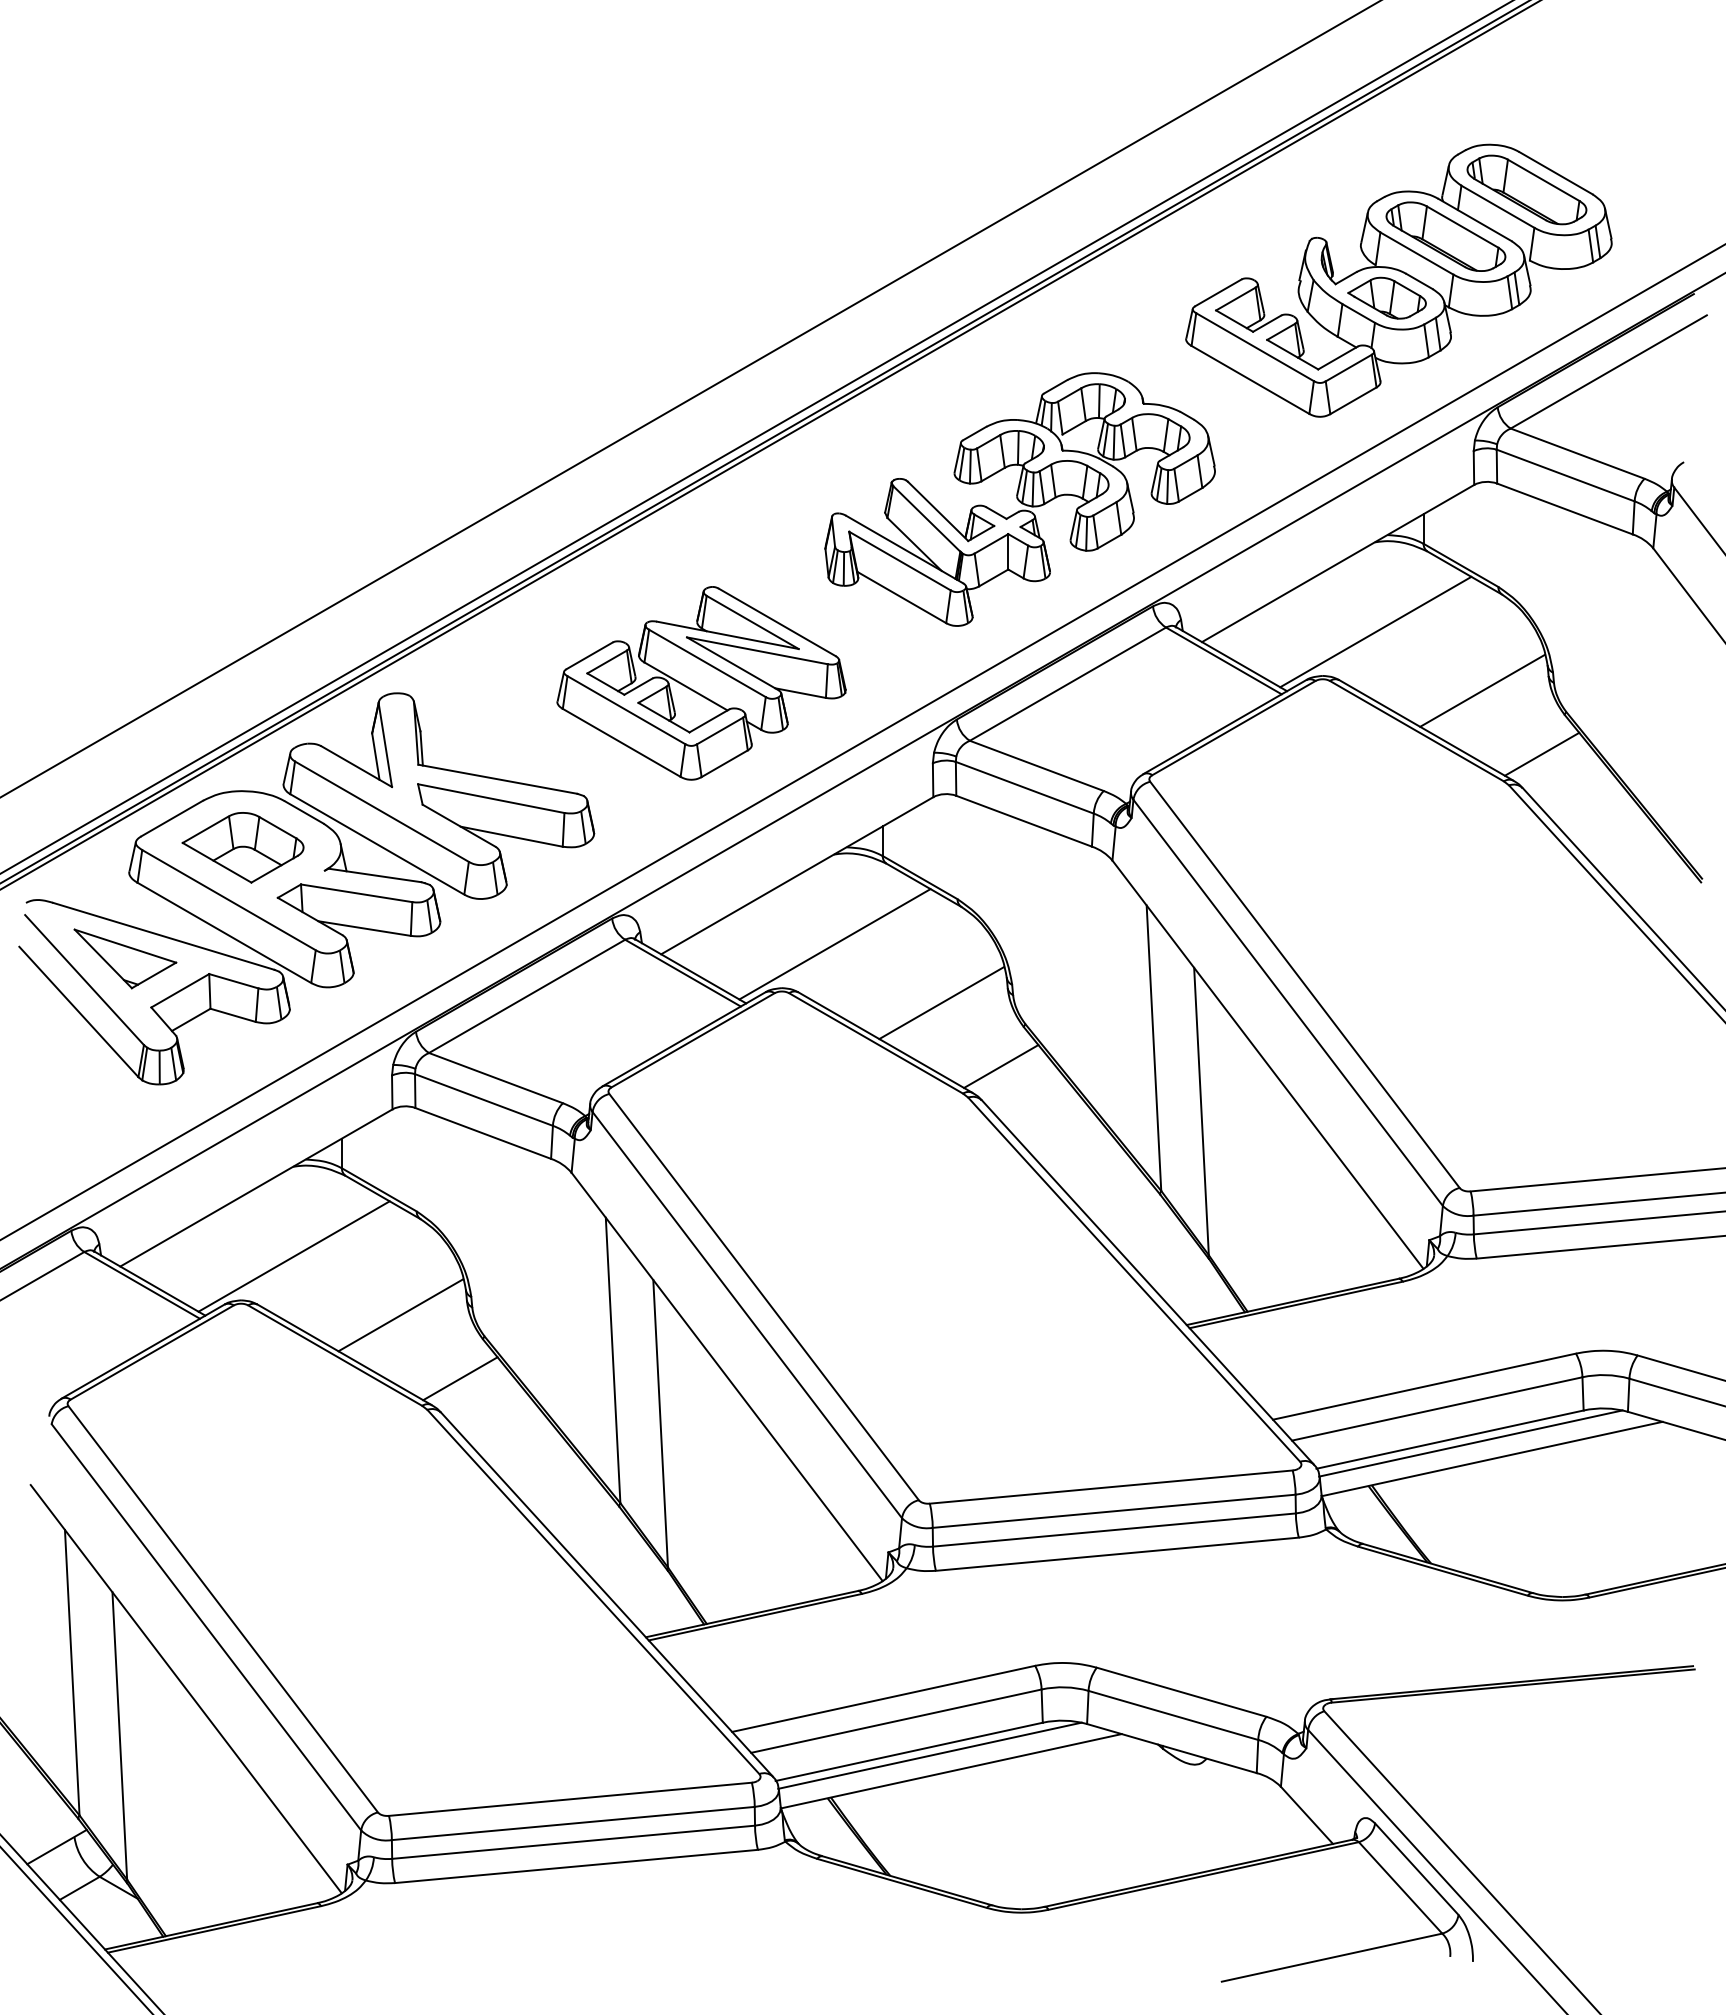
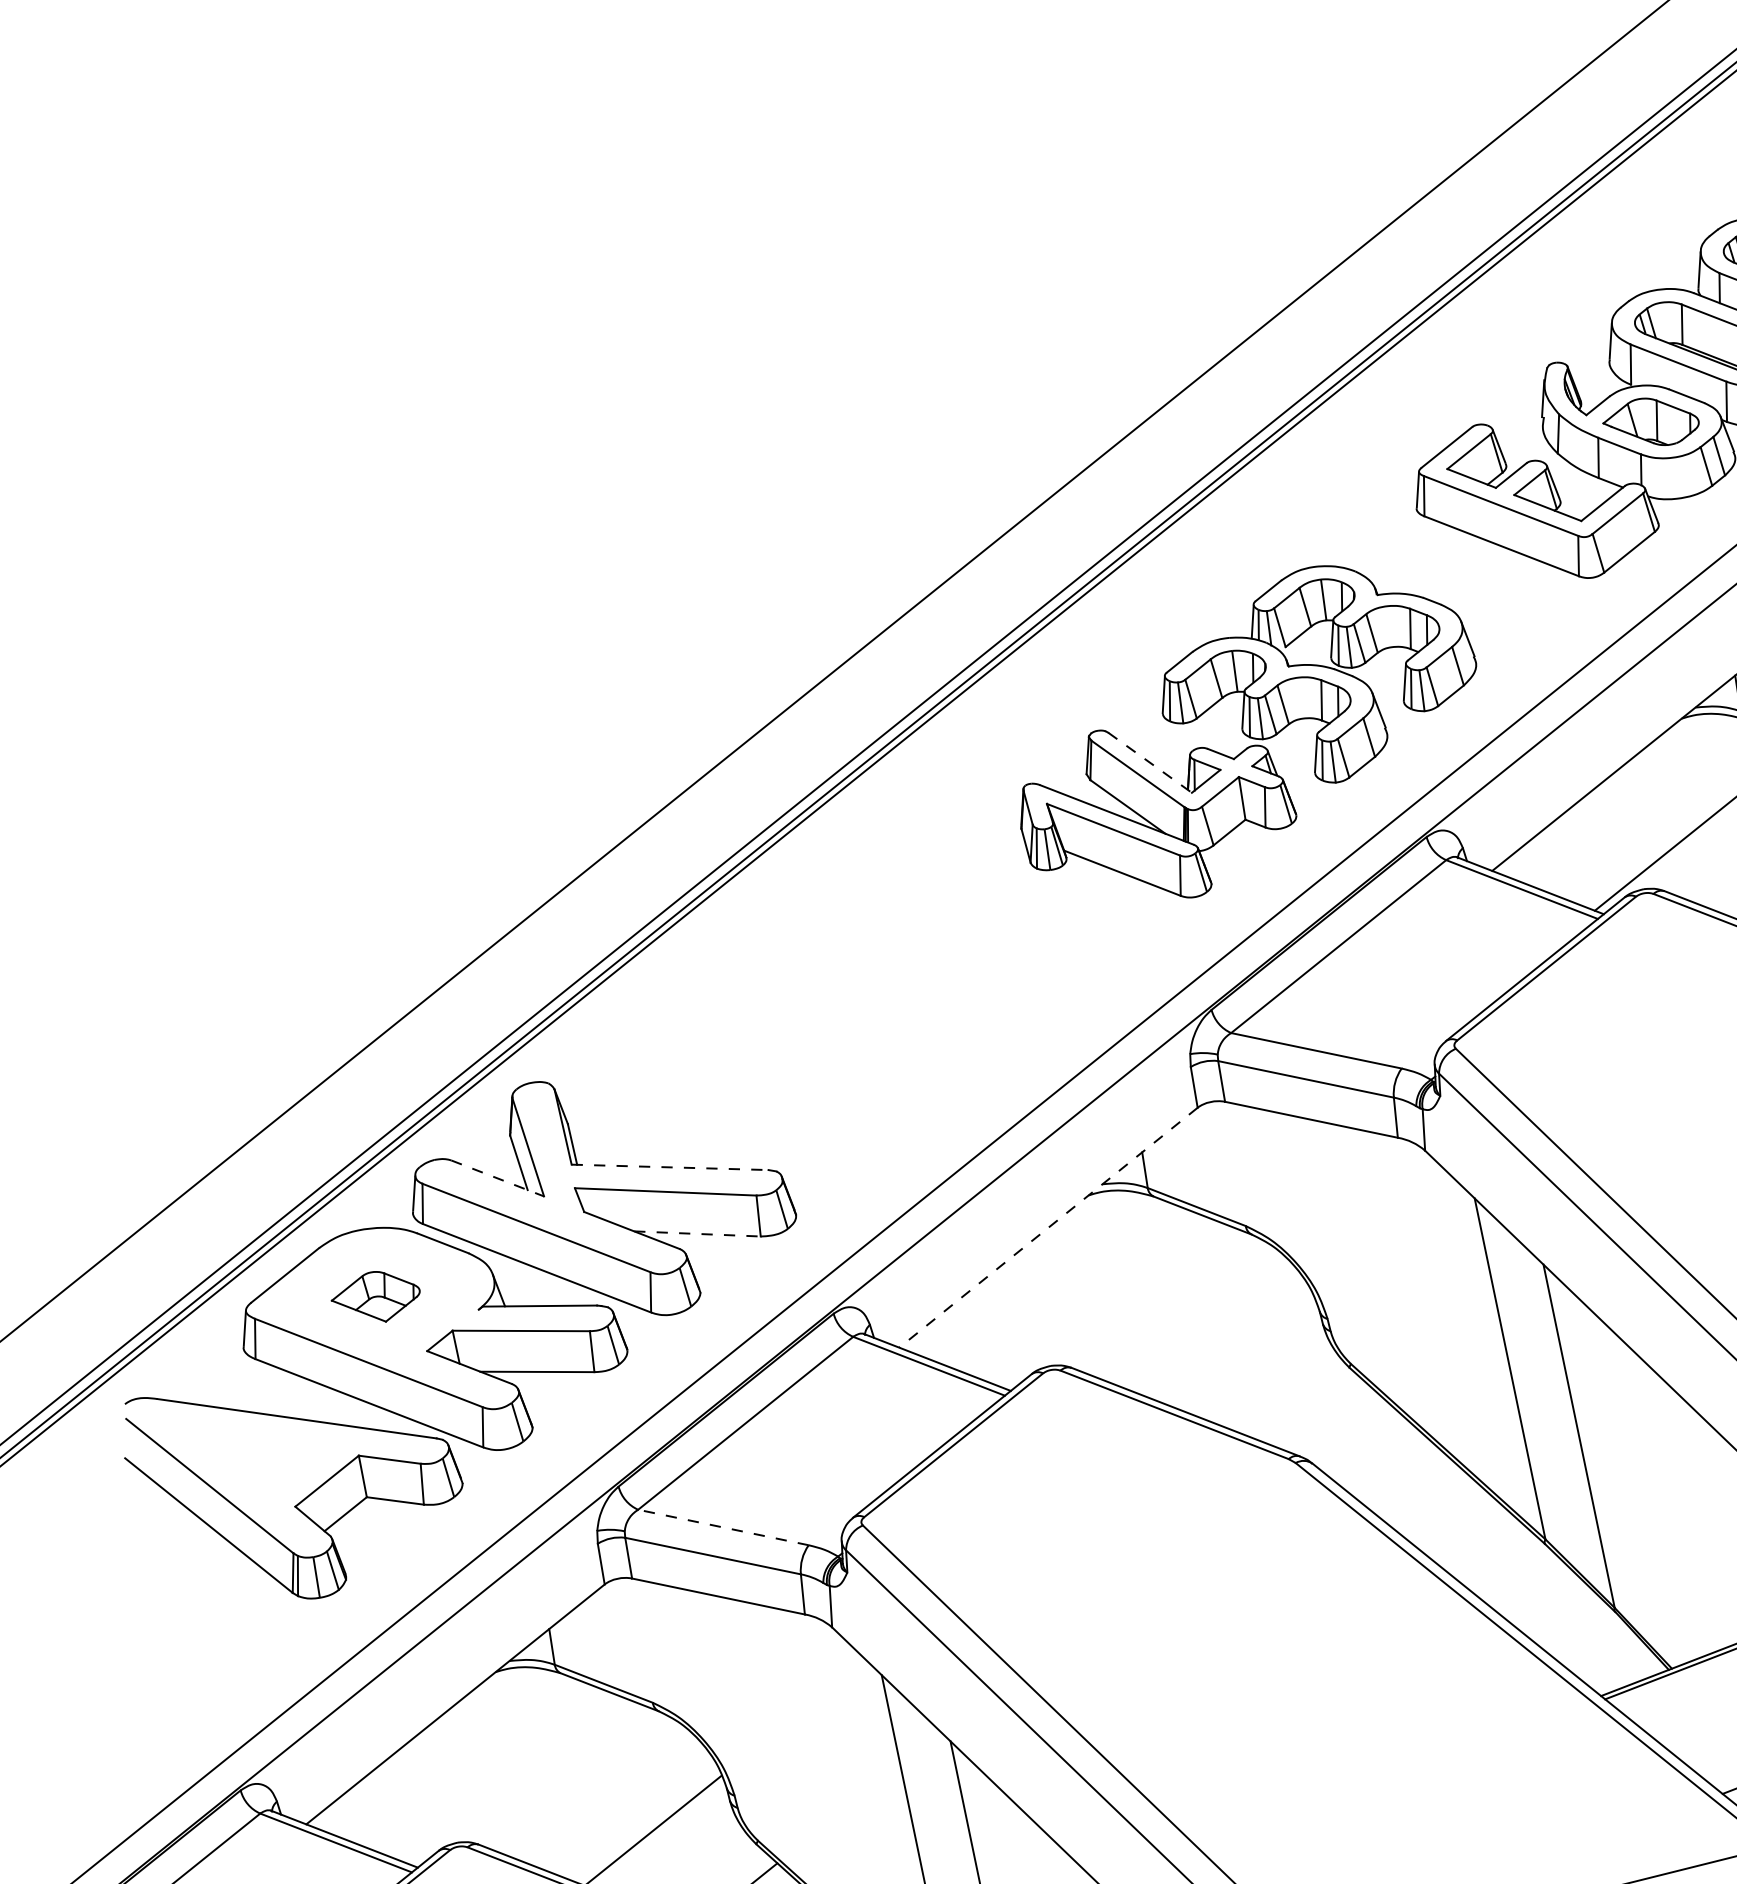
line: (938, 511) -> (1150, 762), solid -> dashed
part: (701, 683) -> (897, 1014), removed
line: (356, 766) -> (497, 1178), solid -> dashed
line: (497, 779) -> (669, 1167), solid -> dashed
line: (511, 836) -> (697, 1233), solid -> dashed
part: (242, 847) -> (375, 1297), size x0.6
line: (796, 876) -> (1047, 1228), solid -> dashed
line: (834, 944) -> (1106, 1303), removed
part: (125, 958) -> (255, 1452), removed
line: (941, 1003) -> (1245, 1354), removed
line: (1001, 1066) -> (1329, 1419), removed
line: (495, 1077) -> (722, 1526), solid -> dashed
line: (293, 1256) -> (512, 1780), removed

